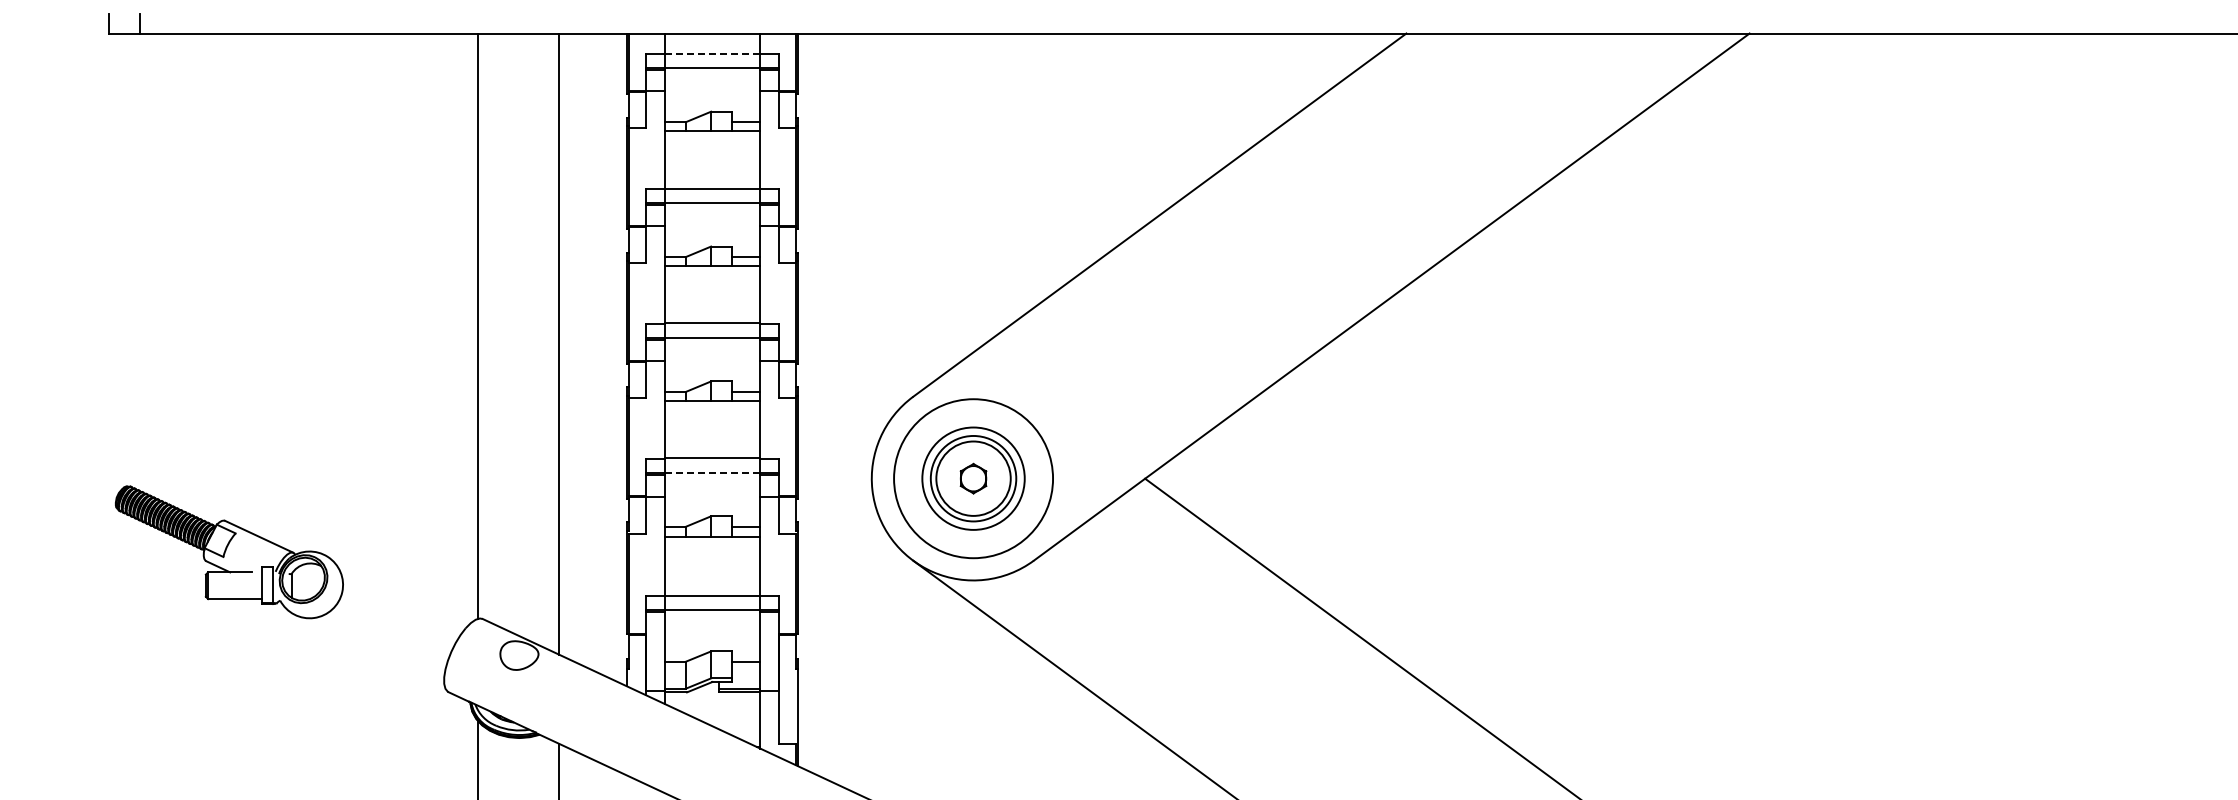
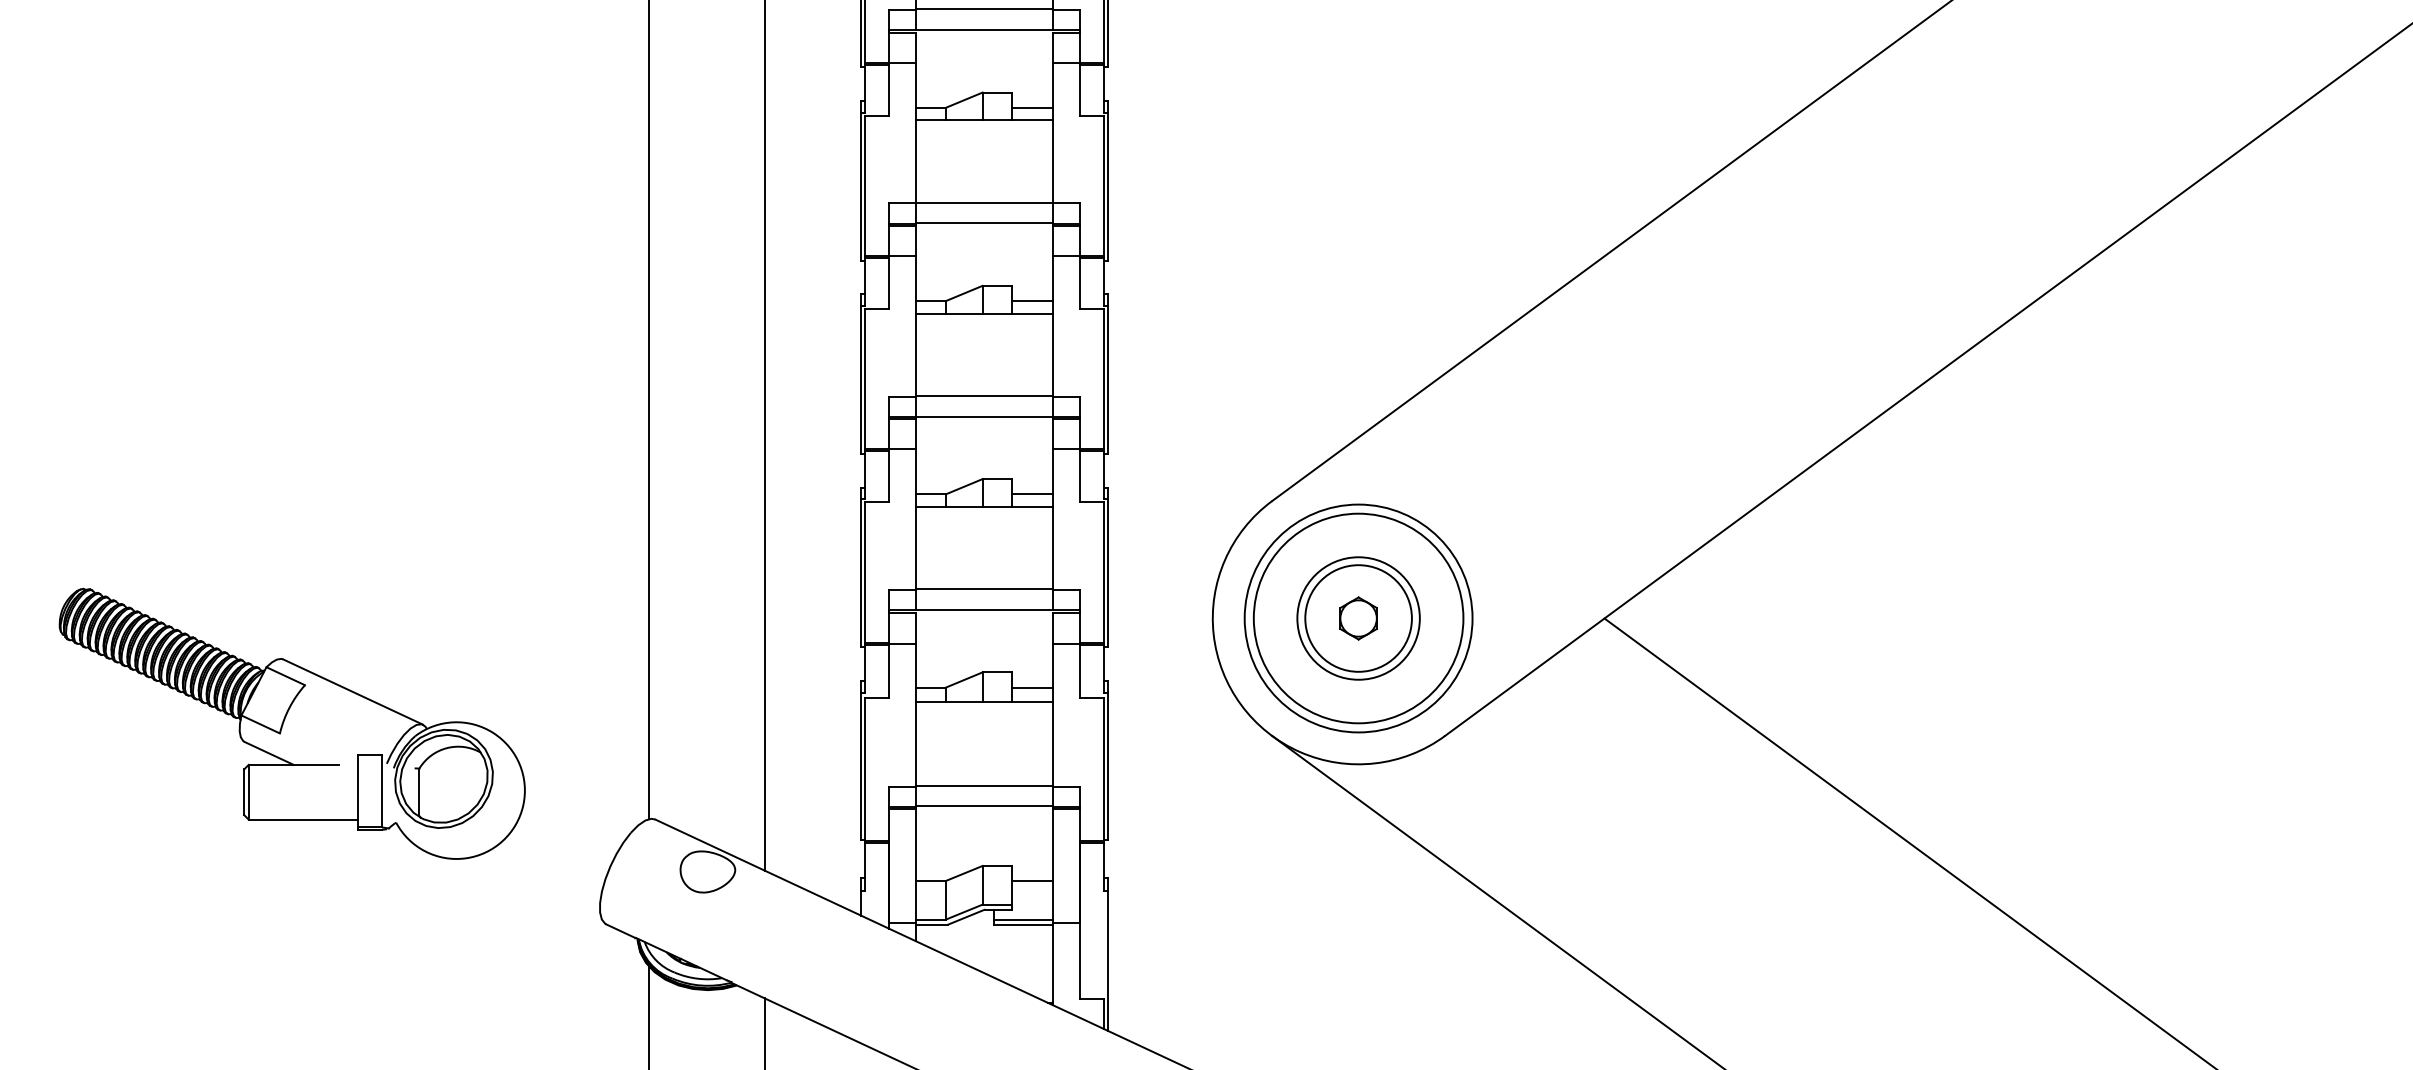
line: (712, 53) -> (984, 9), dashed -> solid
line: (712, 472) -> (984, 609), dashed -> solid
circle: (973, 478) -> (1358, 618), size x1.43
part: (229, 552) -> (292, 724), size x1.43

